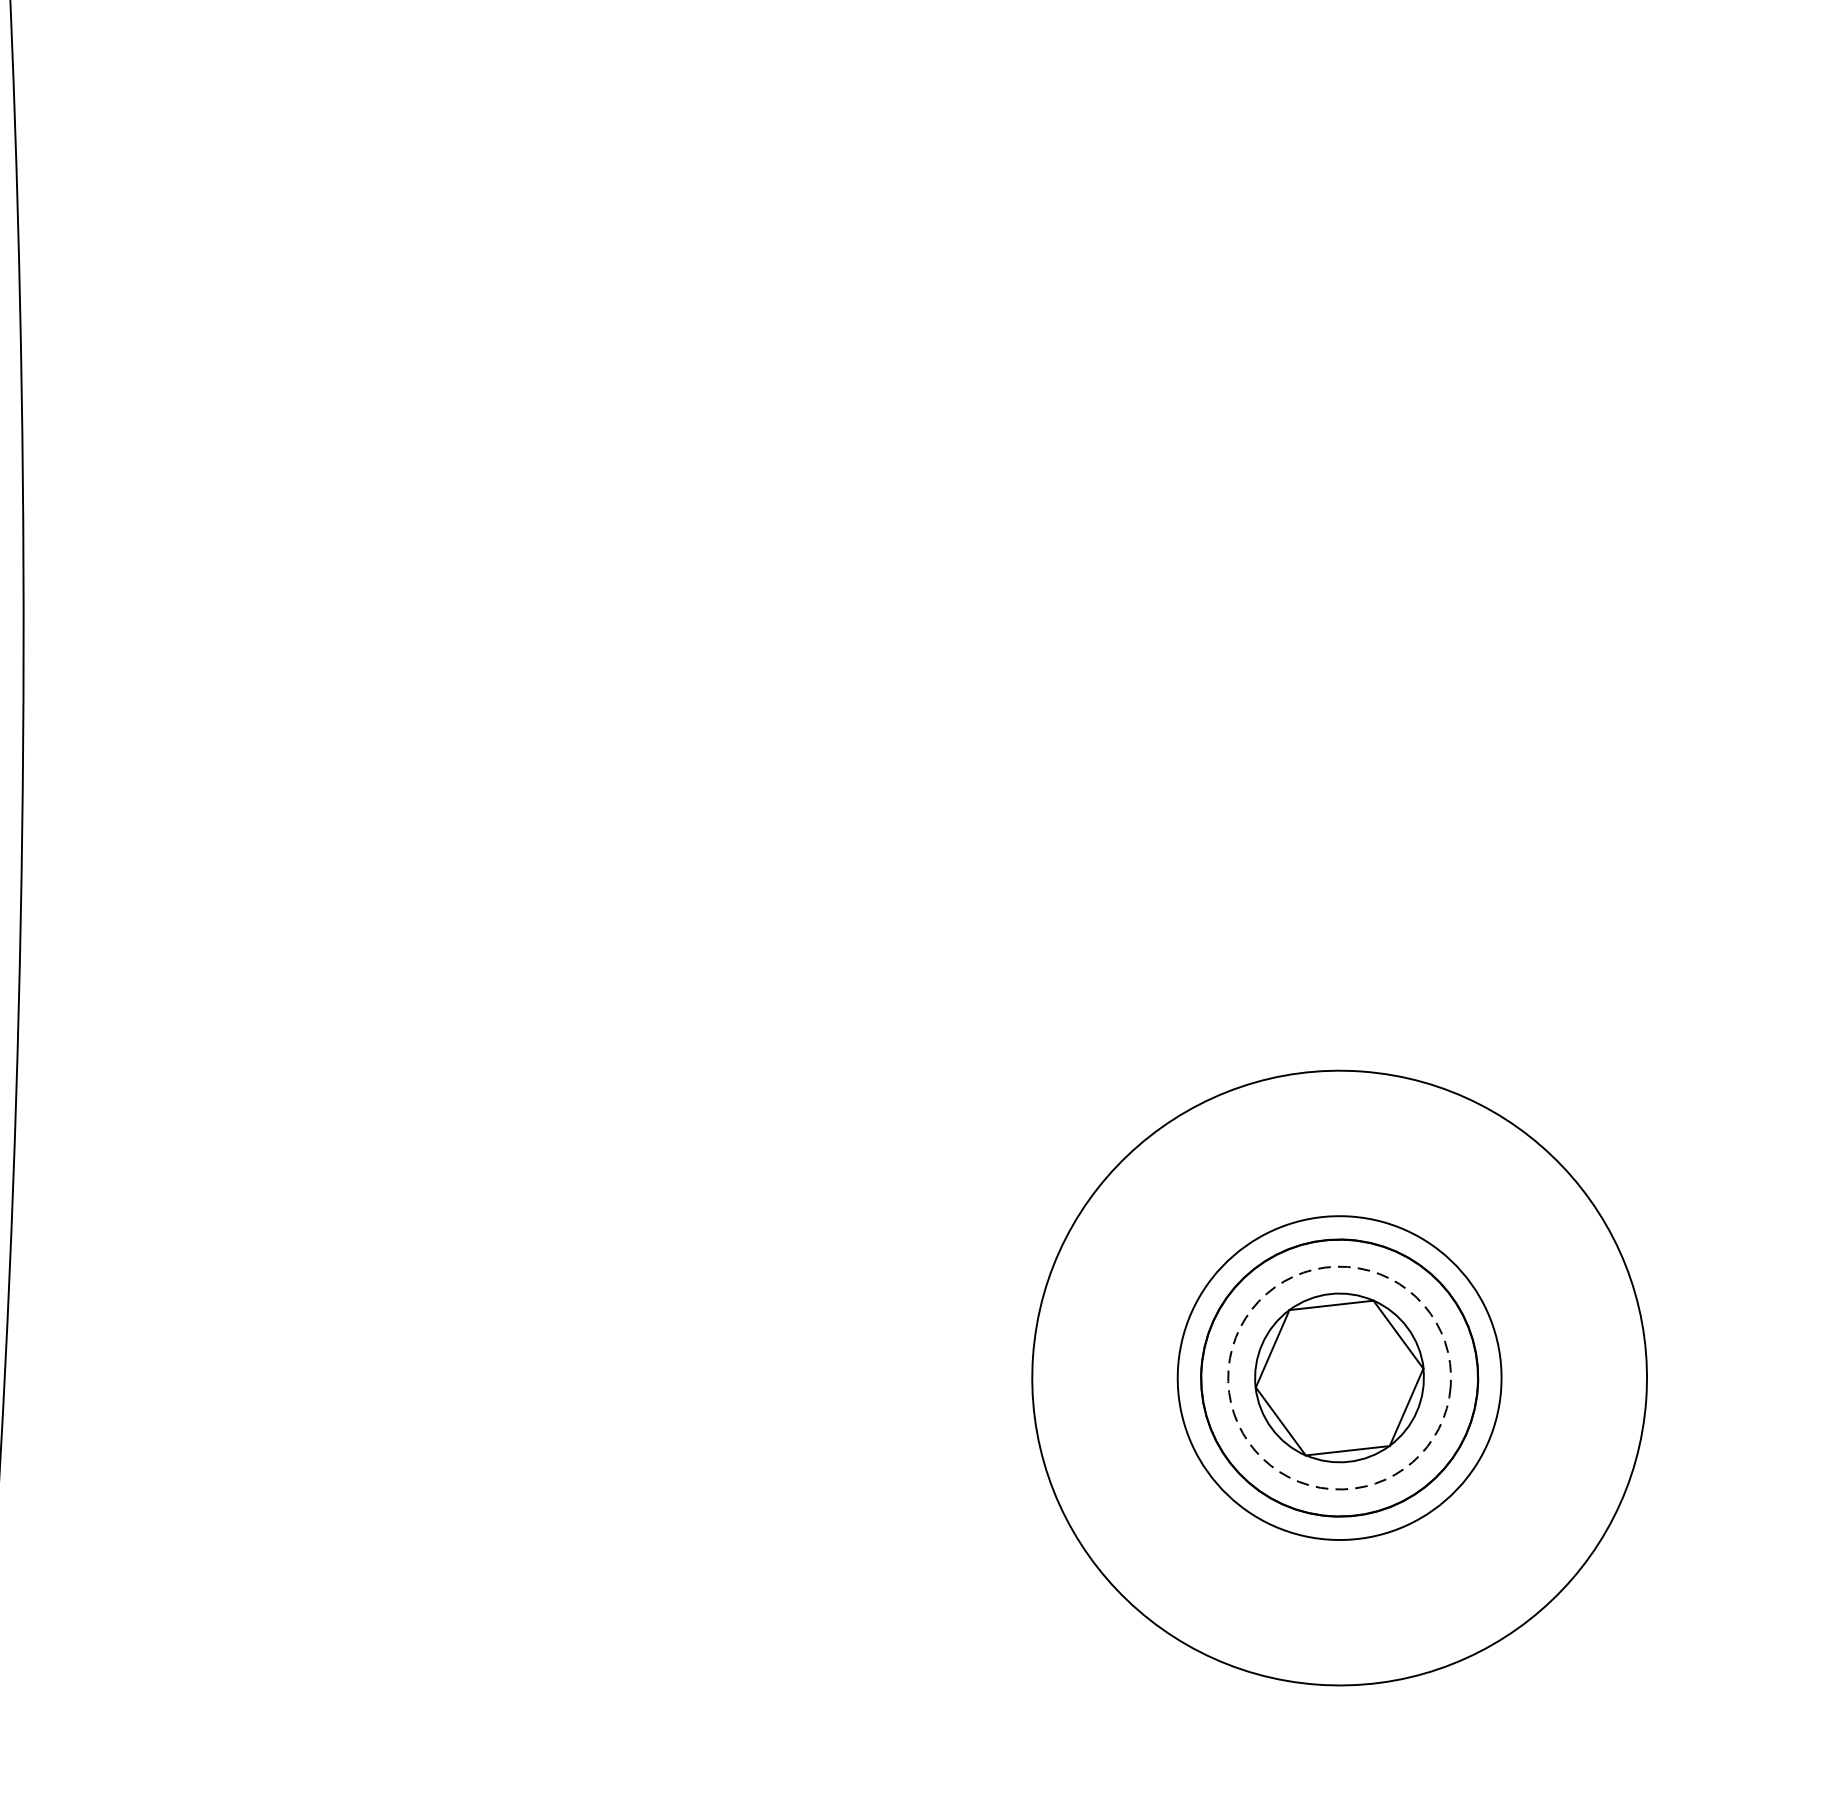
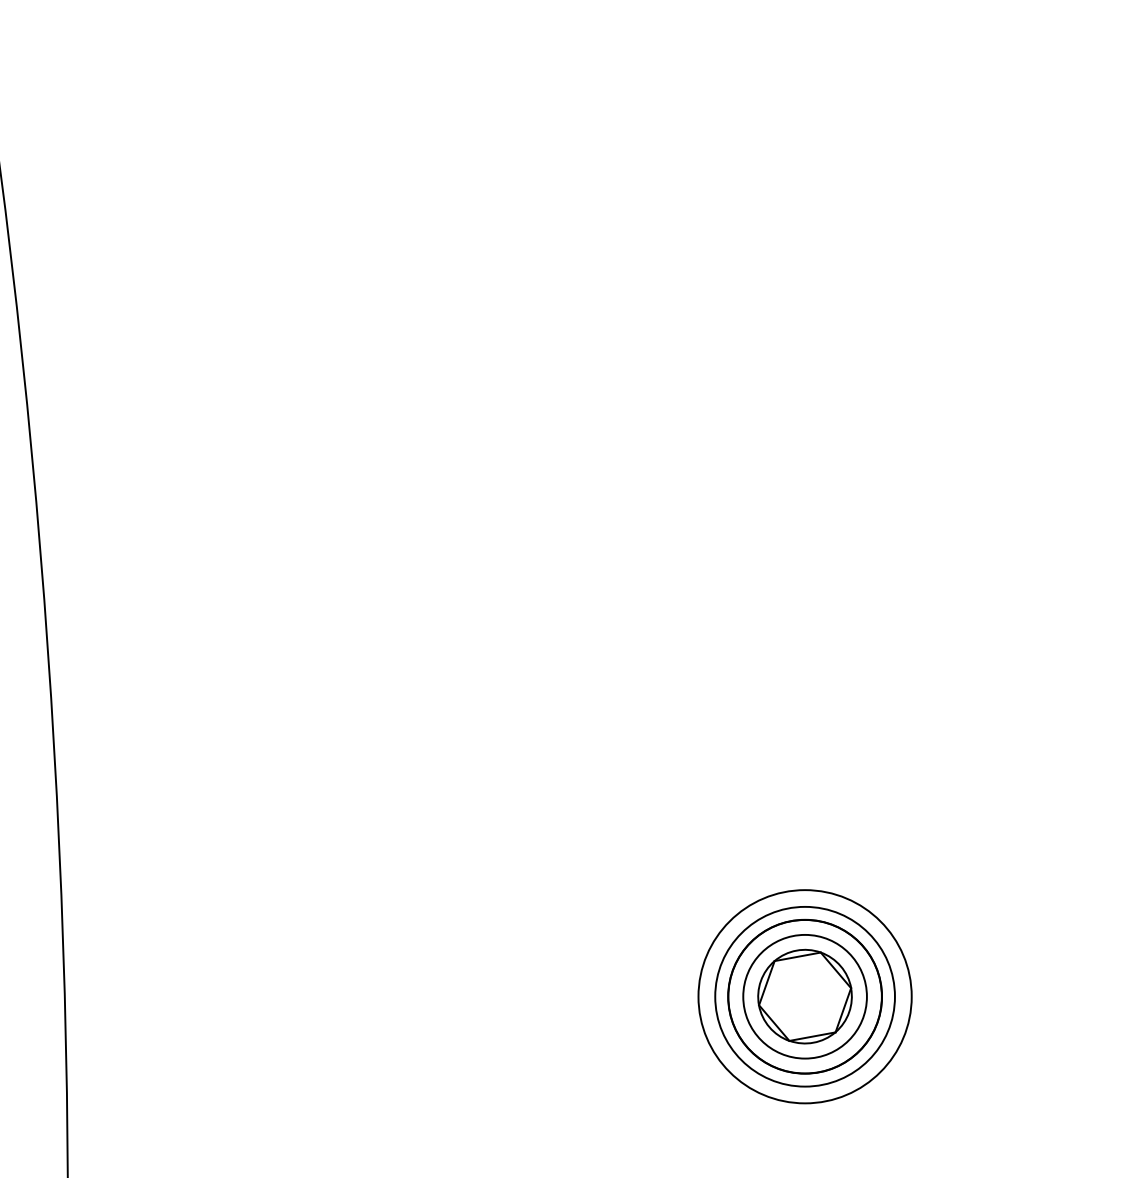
circle: (1338, 1377) -> (804, 996), dashed -> solid
circle: (1338, 1377) -> (804, 996), size x0.62

